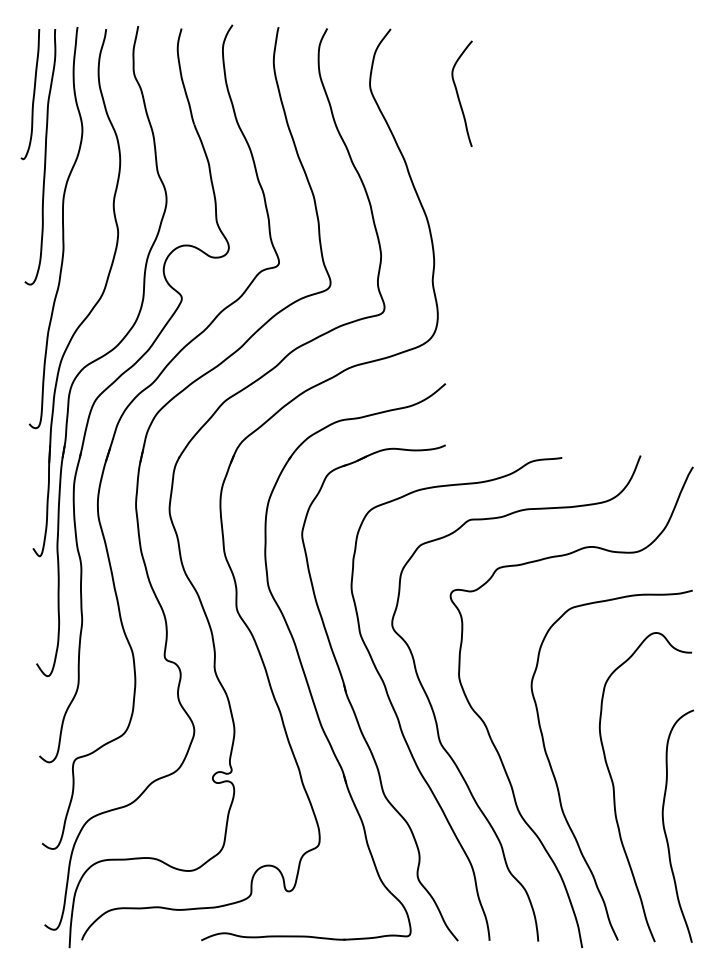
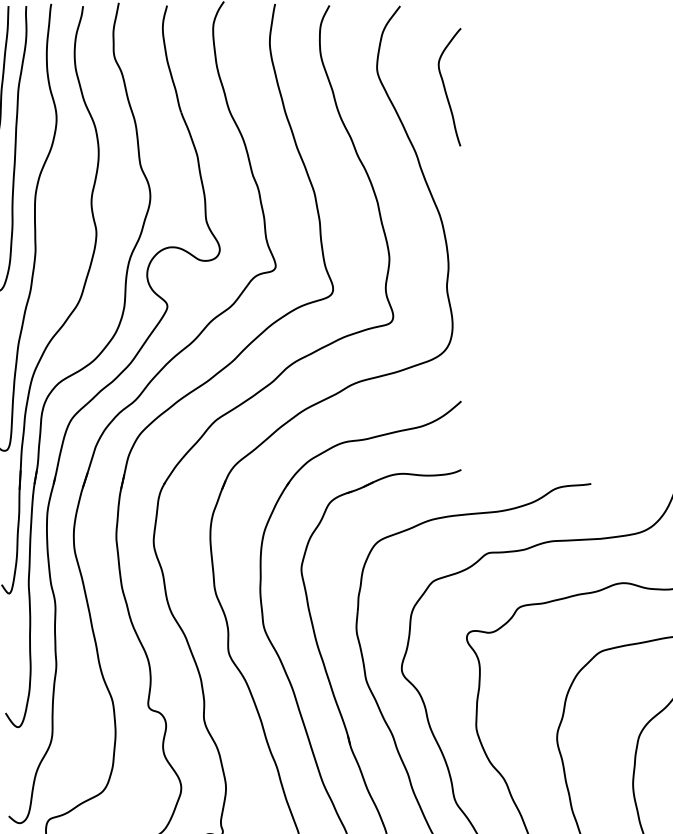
curve: (458, 93) -> (445, 86), moved

